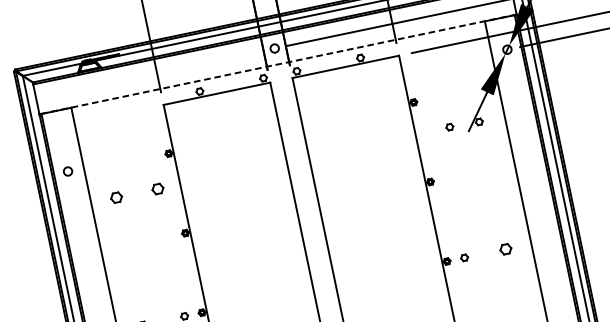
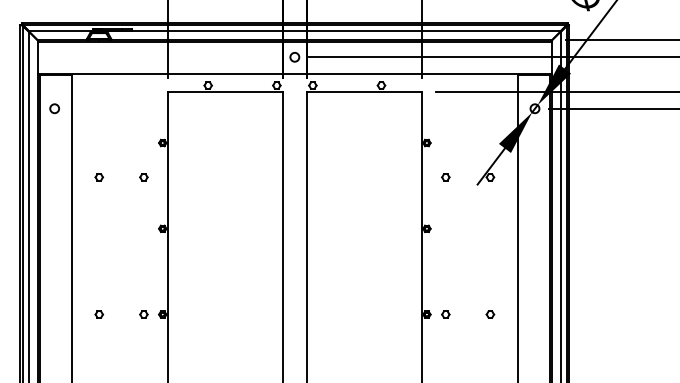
line: (277, 64) -> (294, 74), dashed -> solid
part: (449, 127) -> (445, 177), moved
circle: (67, 171) -> (54, 108), moved
part: (157, 189) -> (143, 177), size x0.62
part: (116, 197) -> (99, 177), size x0.62
part: (505, 249) -> (490, 314), size x0.62

